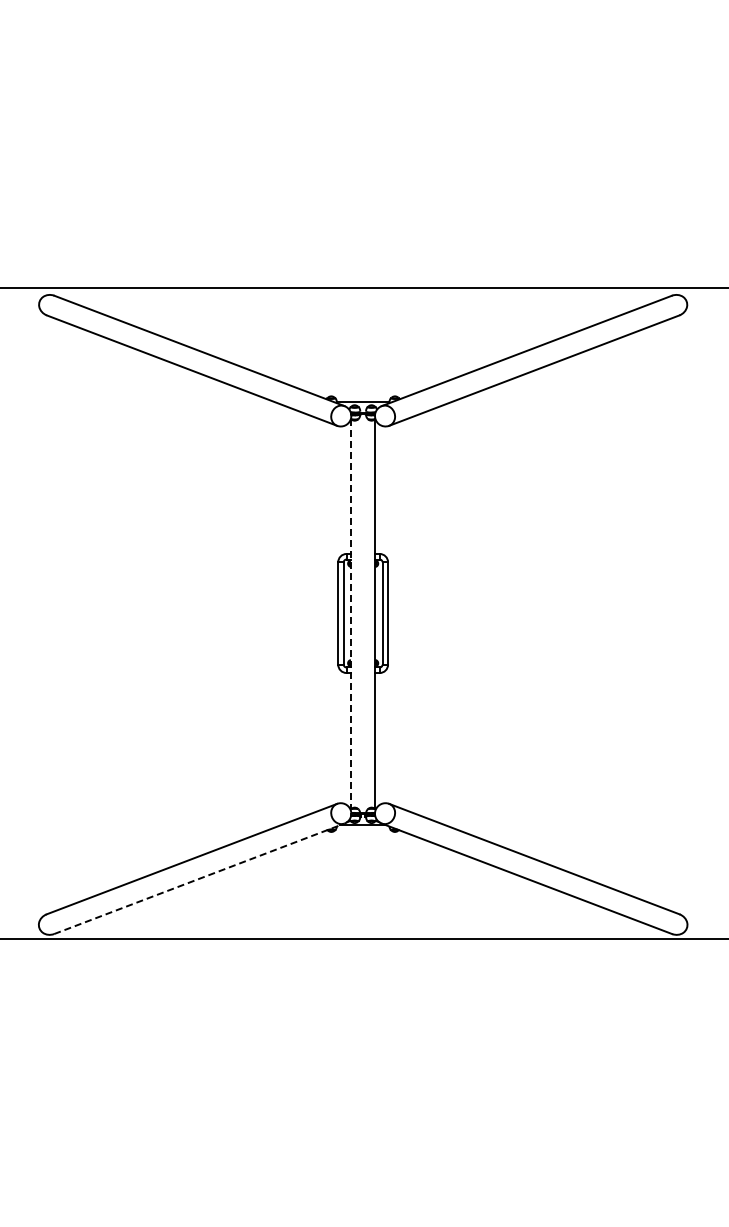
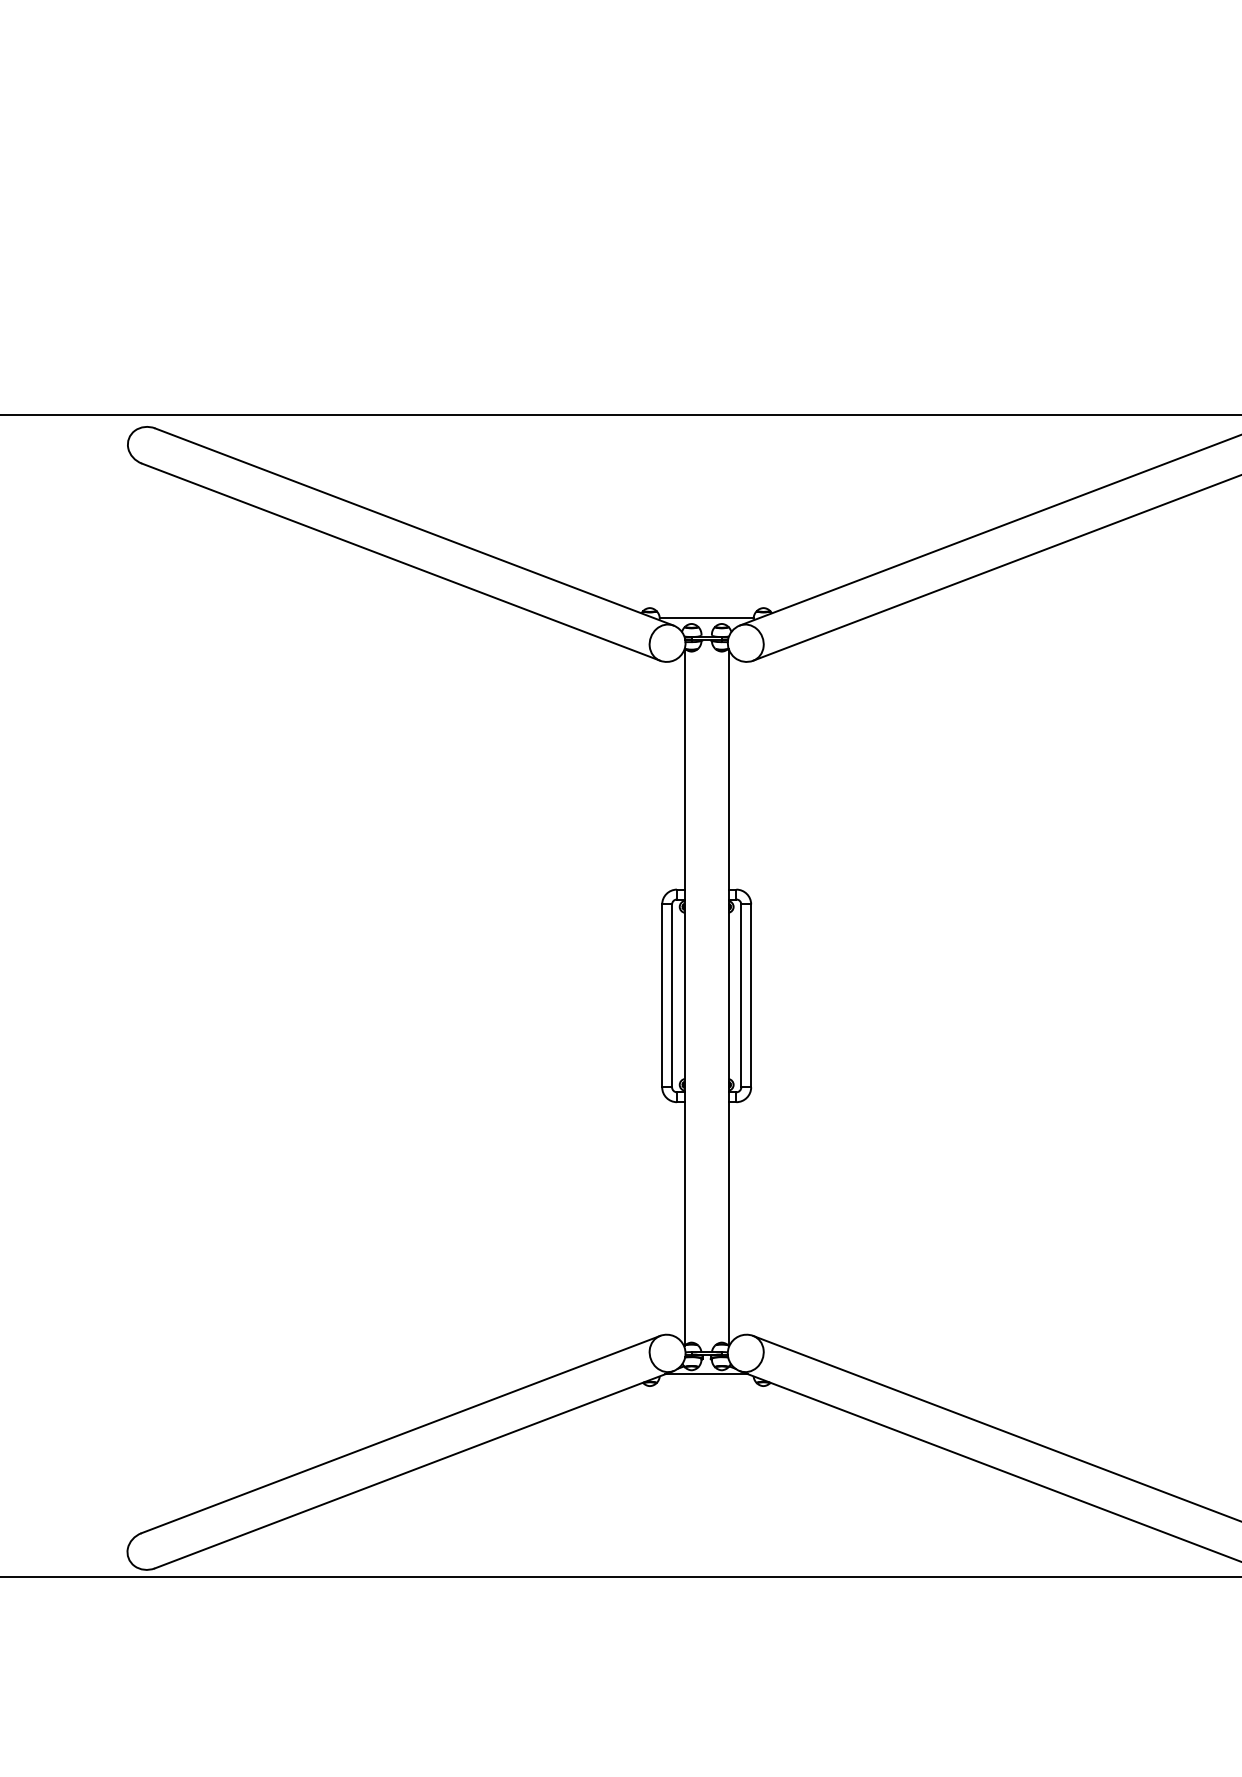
line: (350, 614) -> (684, 997), dashed -> solid
line: (199, 878) -> (414, 1469), dashed -> solid

